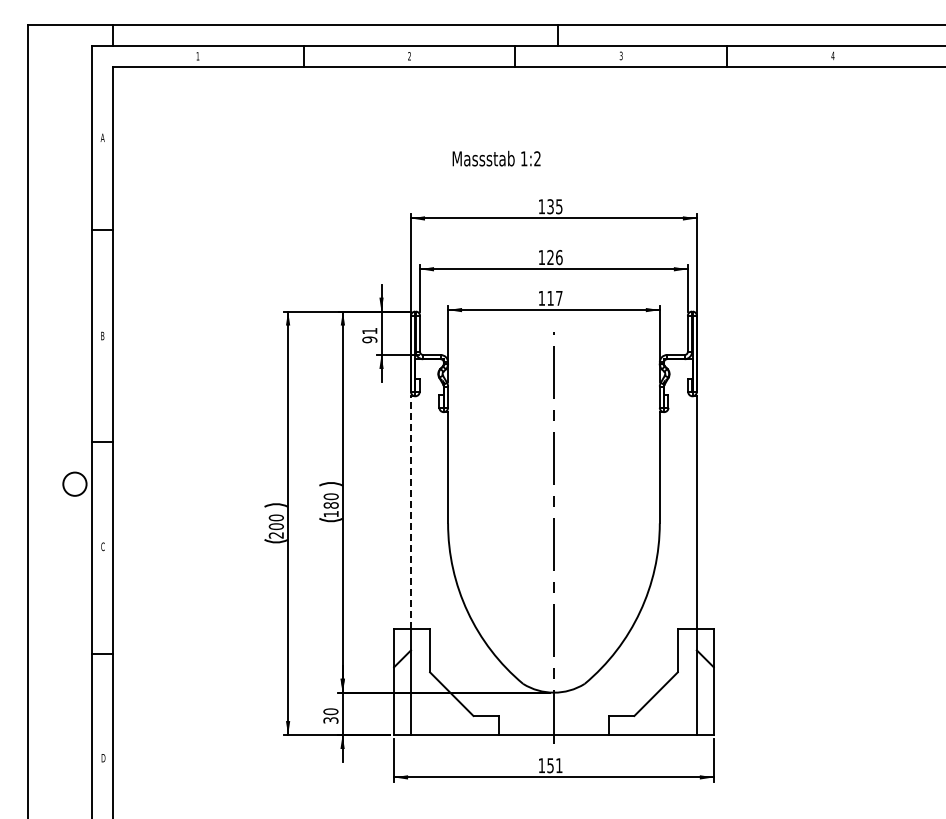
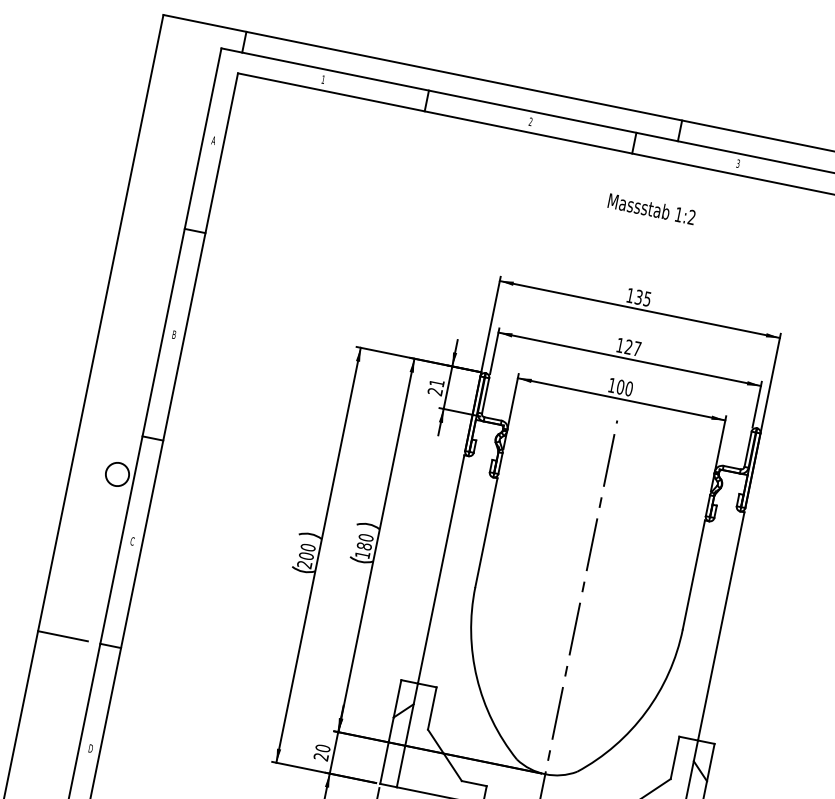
text: (496, 158) -> (651, 208), moved
text: (559, 257) -> (637, 348), 126 -> 127
text: (554, 297) -> (624, 387), 117 -> 100
text: (369, 339) -> (434, 391), 91 -> 21
line: (411, 512) -> (441, 569), dashed -> solid
line: (53, 653) -> (62, 636), added
text: (331, 720) -> (321, 757), 30 -> 20

